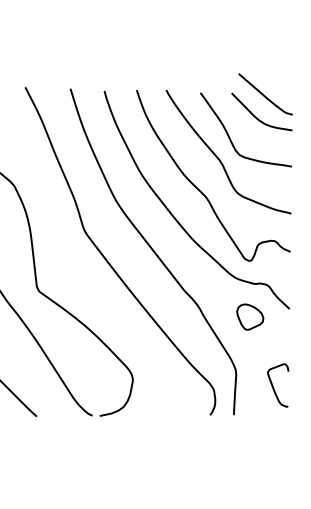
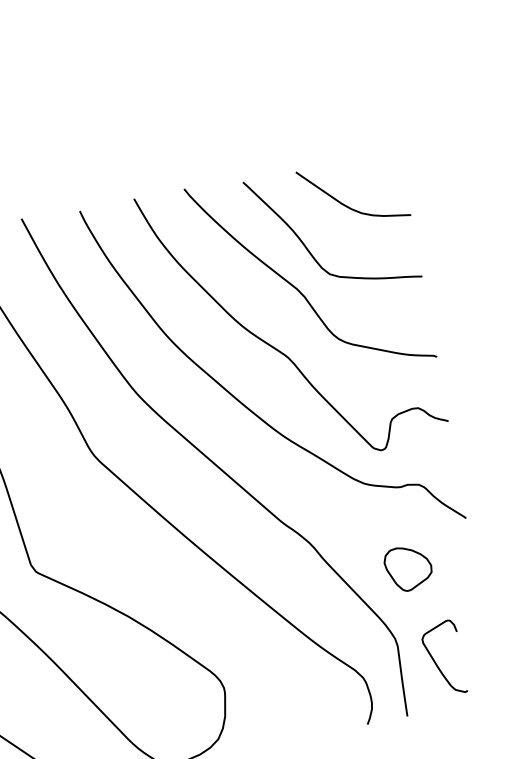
curve: (264, 94) -> (351, 163), removed
part: (250, 316) -> (408, 567), moved
curve: (273, 385) -> (436, 660), moved

